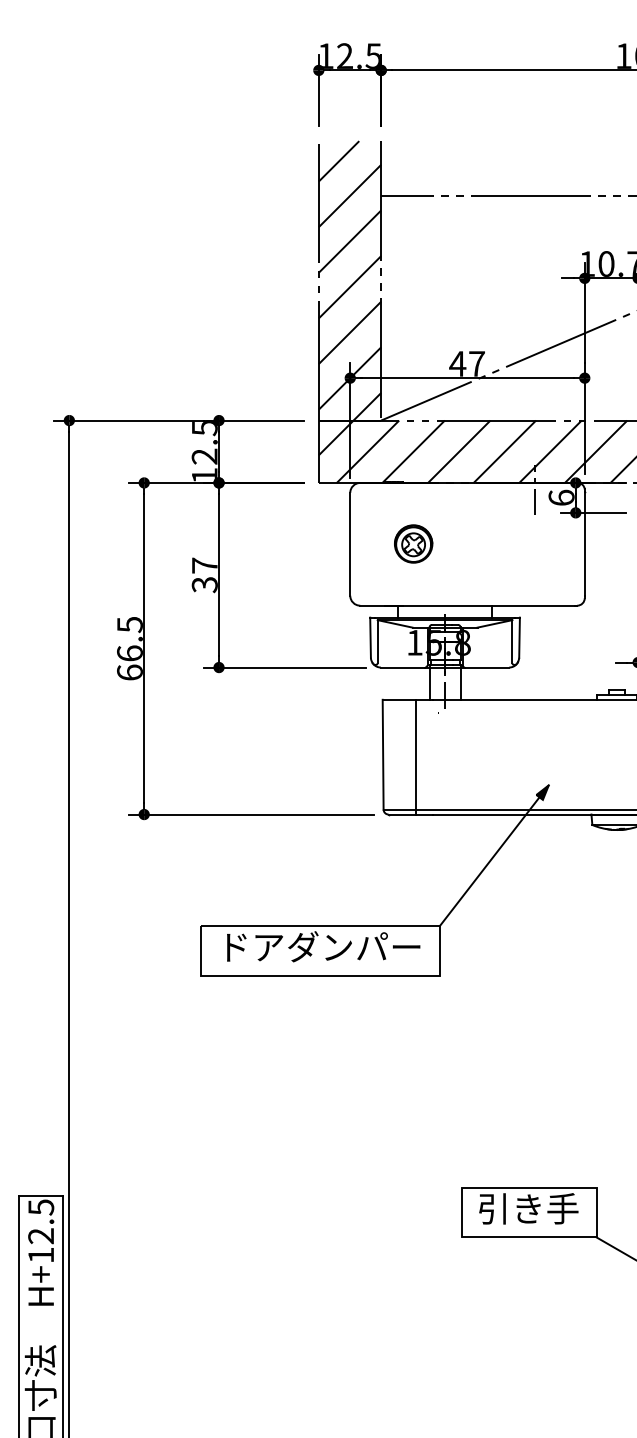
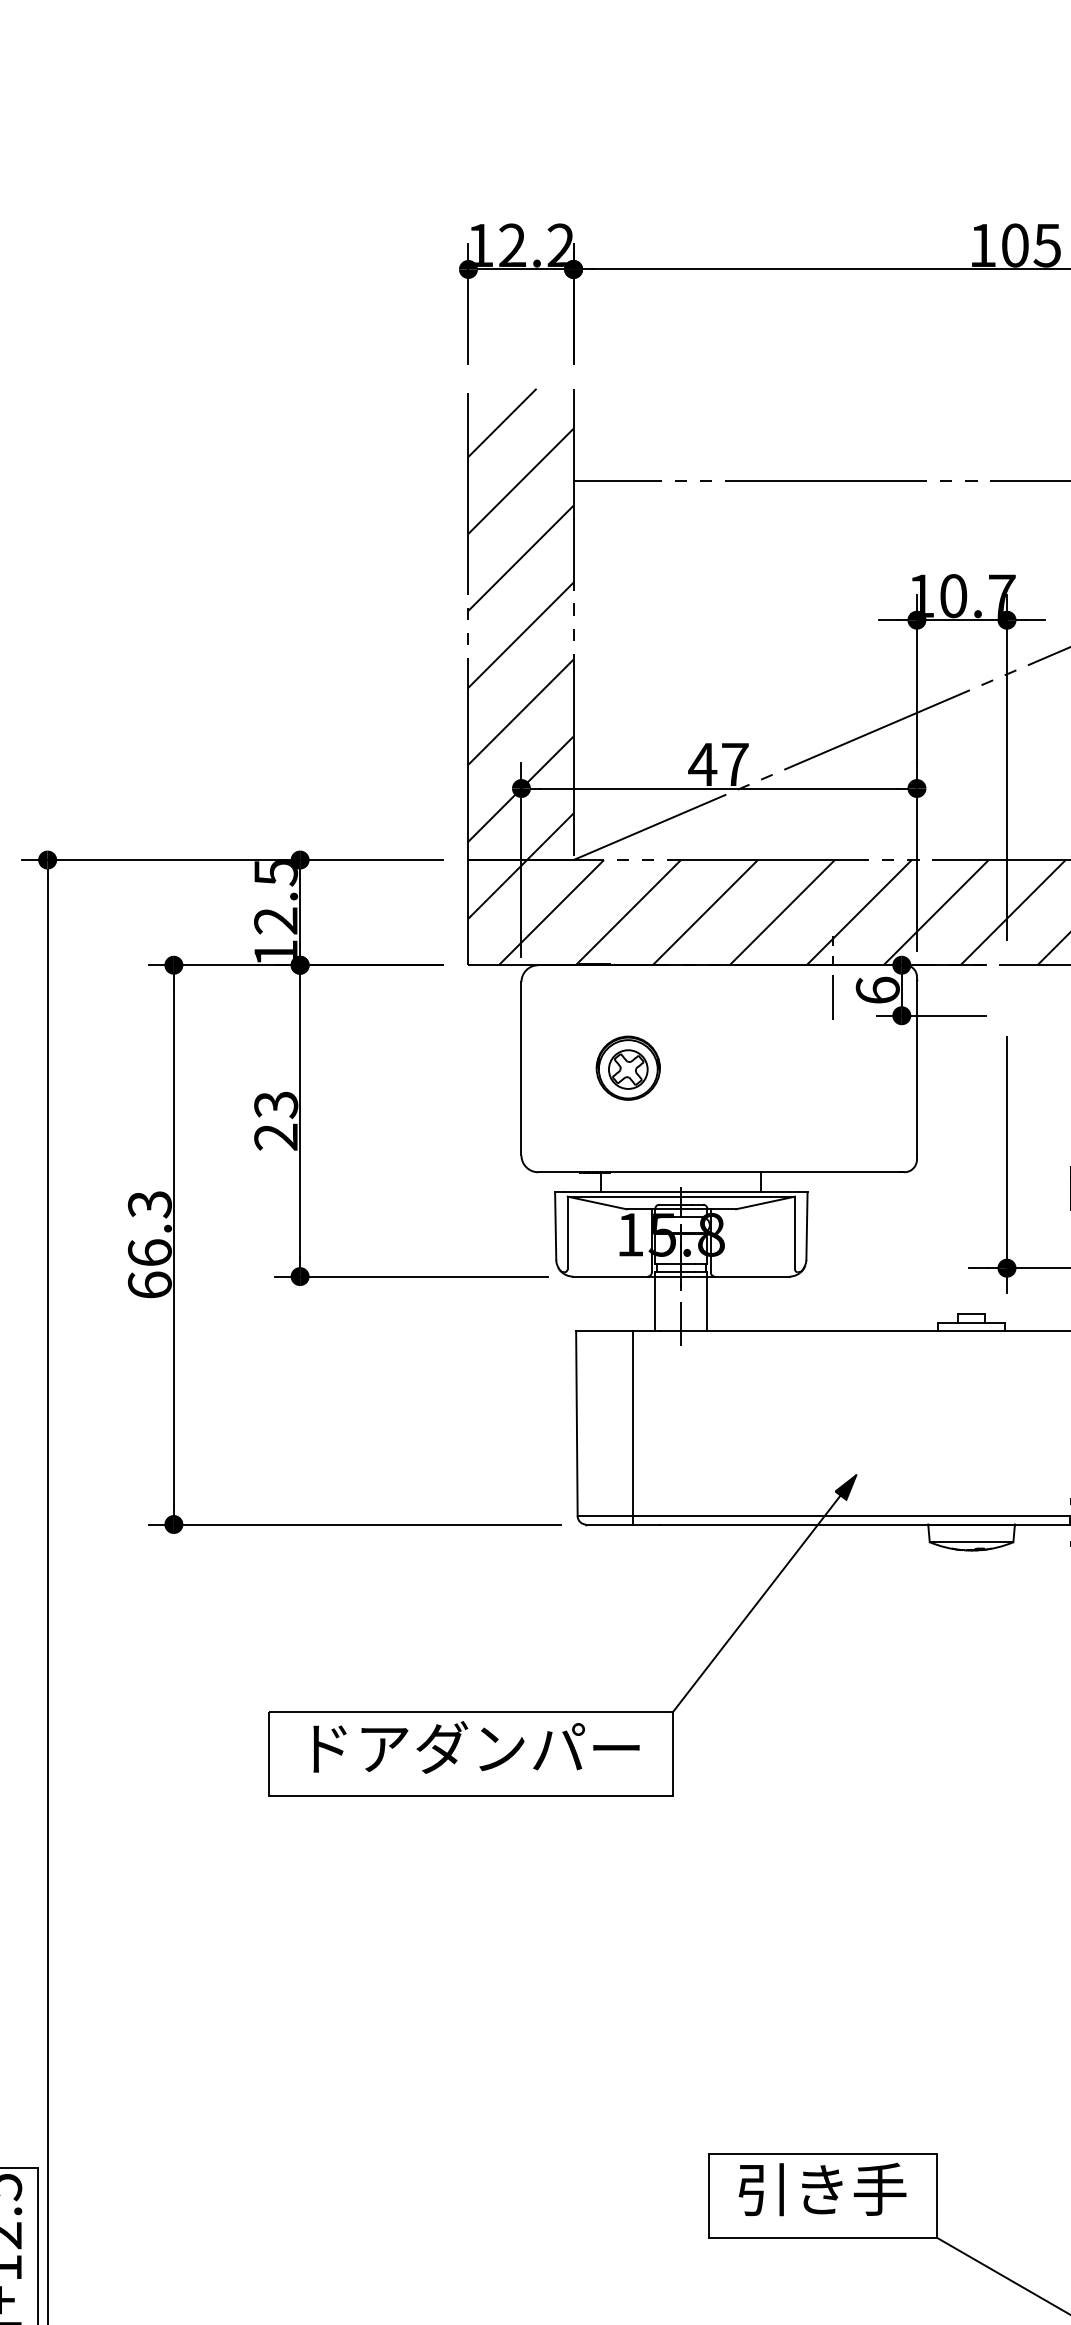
text: (372, 55) -> (558, 244), 12.5 -> 12.2
text: (204, 575) -> (275, 1121), 37 -> 23
text: (129, 624) -> (149, 1203), 66.5 -> 66.3

